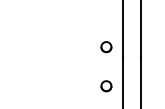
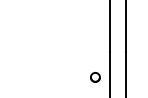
circle: (106, 47) -> (95, 42), removed

